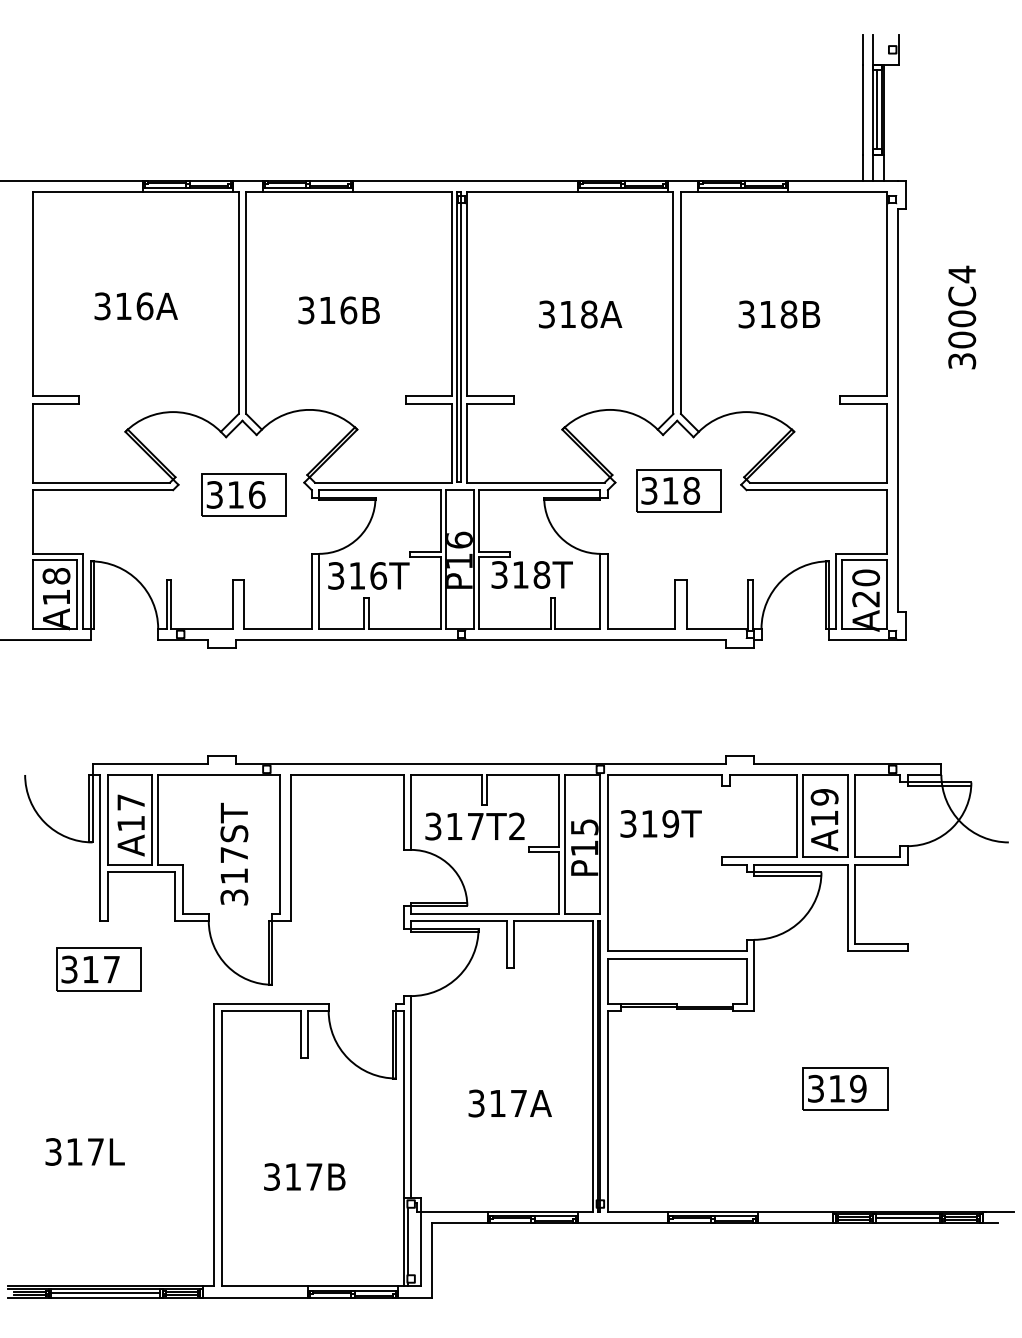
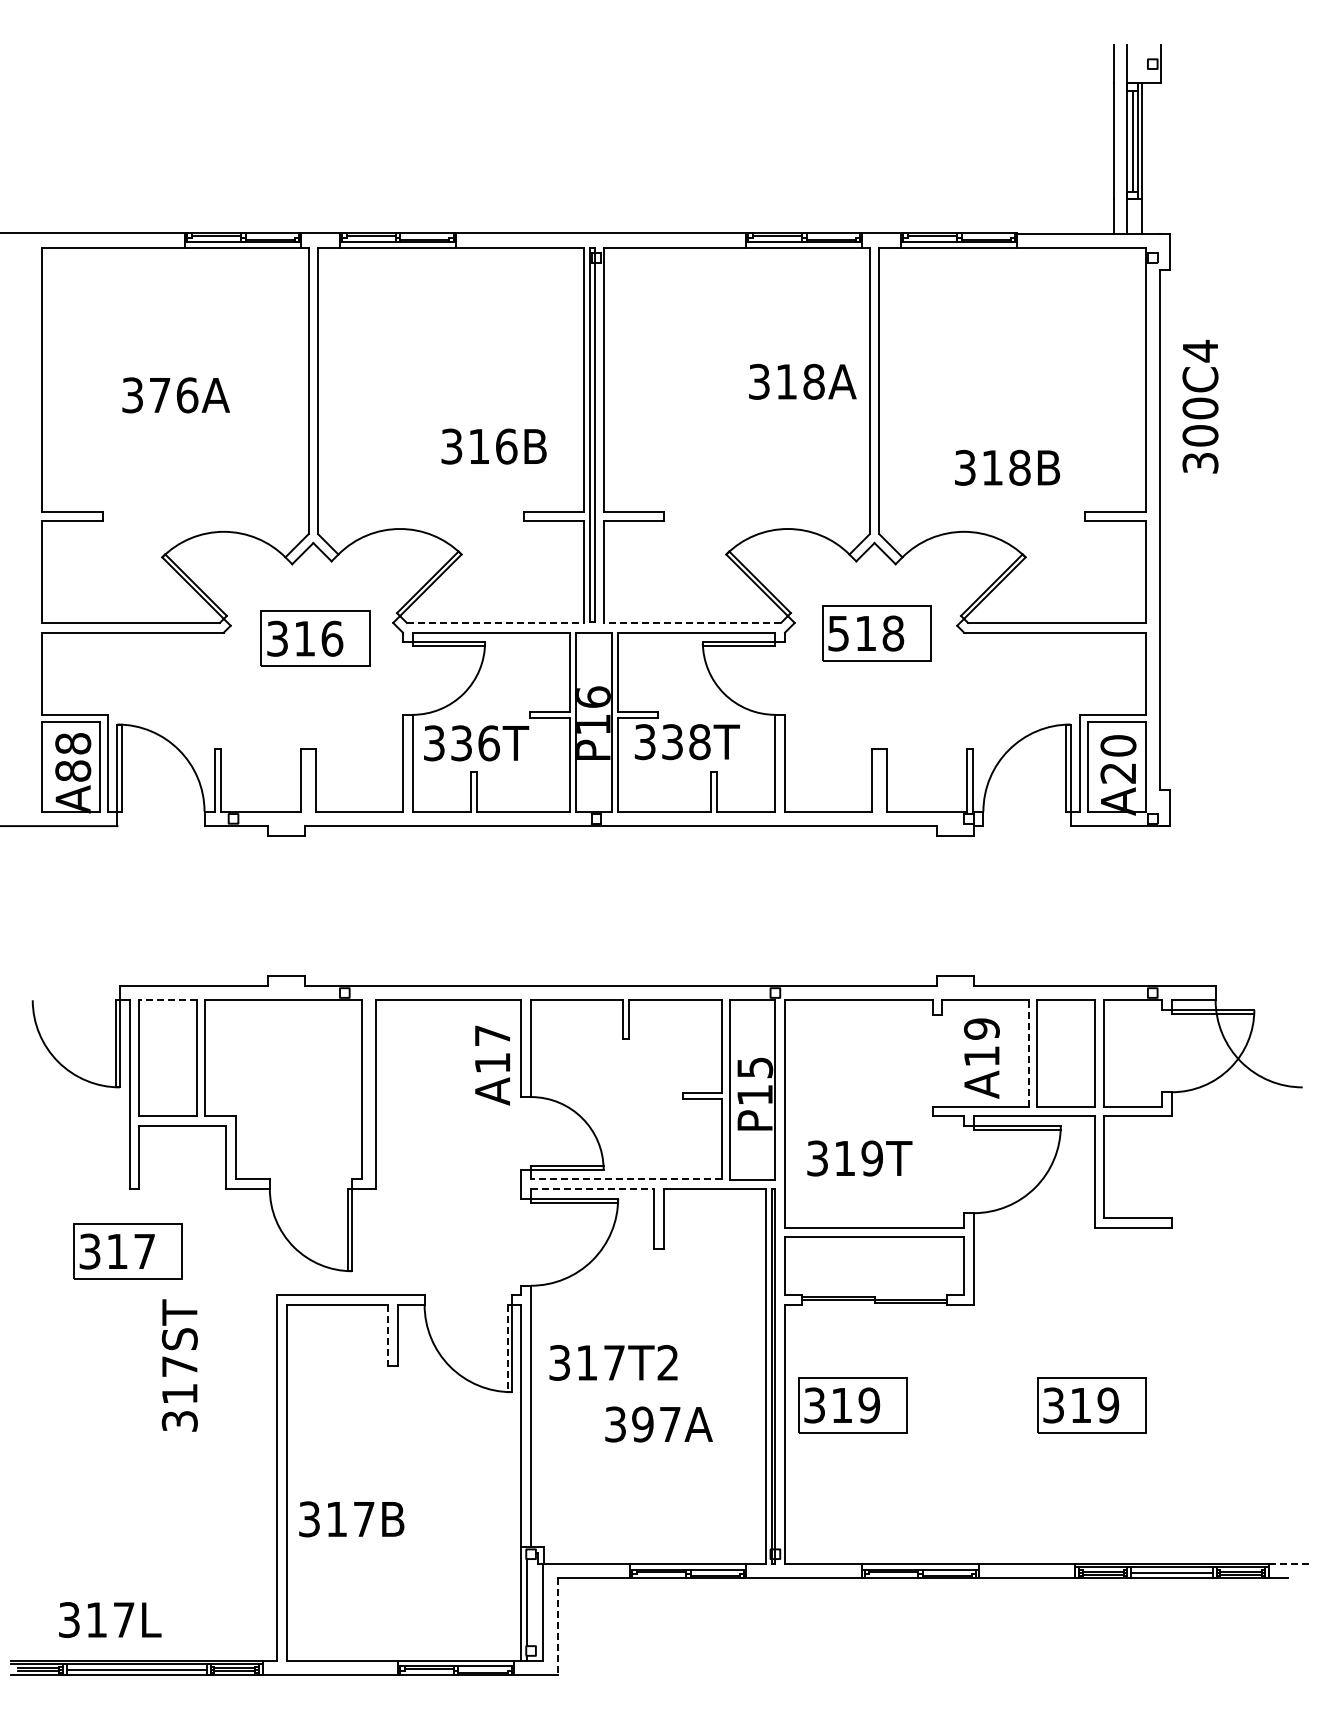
text: (124, 306) -> (160, 395), 316A -> 376A
text: (338, 310) -> (493, 446), moved
text: (580, 314) -> (802, 381), moved
text: (779, 314) -> (1007, 467), moved
text: (962, 317) -> (1200, 406), moved
line: (383, 482) -> (495, 622), solid -> dashed
line: (536, 482) -> (692, 622), solid -> dashed
text: (649, 490) -> (838, 632), 318 -> 518
text: (520, 575) -> (672, 742), 318T -> 338T
text: (357, 576) -> (461, 743), 316T -> 336T
text: (56, 596) -> (73, 770), A18 -> A88
line: (130, 775) -> (168, 1000), solid -> dashed
line: (797, 816) -> (1029, 1053), solid -> dashed
text: (824, 820) -> (981, 1058), moved
text: (660, 823) -> (859, 1158), moved
text: (131, 825) -> (492, 1065), moved
text: (474, 826) -> (613, 1362), moved
text: (234, 854) -> (179, 1365), moved
line: (485, 913) -> (626, 1179), solid -> dashed
line: (458, 920) -> (592, 1188), solid -> dashed
line: (300, 1034) -> (388, 1335), solid -> dashed
line: (392, 1044) -> (507, 1348), solid -> dashed
part: (660, 1088) -> (852, 1405), added
text: (497, 1103) -> (642, 1424), 317A -> 397A
text: (85, 1152) -> (110, 1620), moved
text: (304, 1177) -> (351, 1519), moved
line: (998, 1211) -> (1289, 1563), solid -> dashed
line: (431, 1260) -> (557, 1627), solid -> dashed

